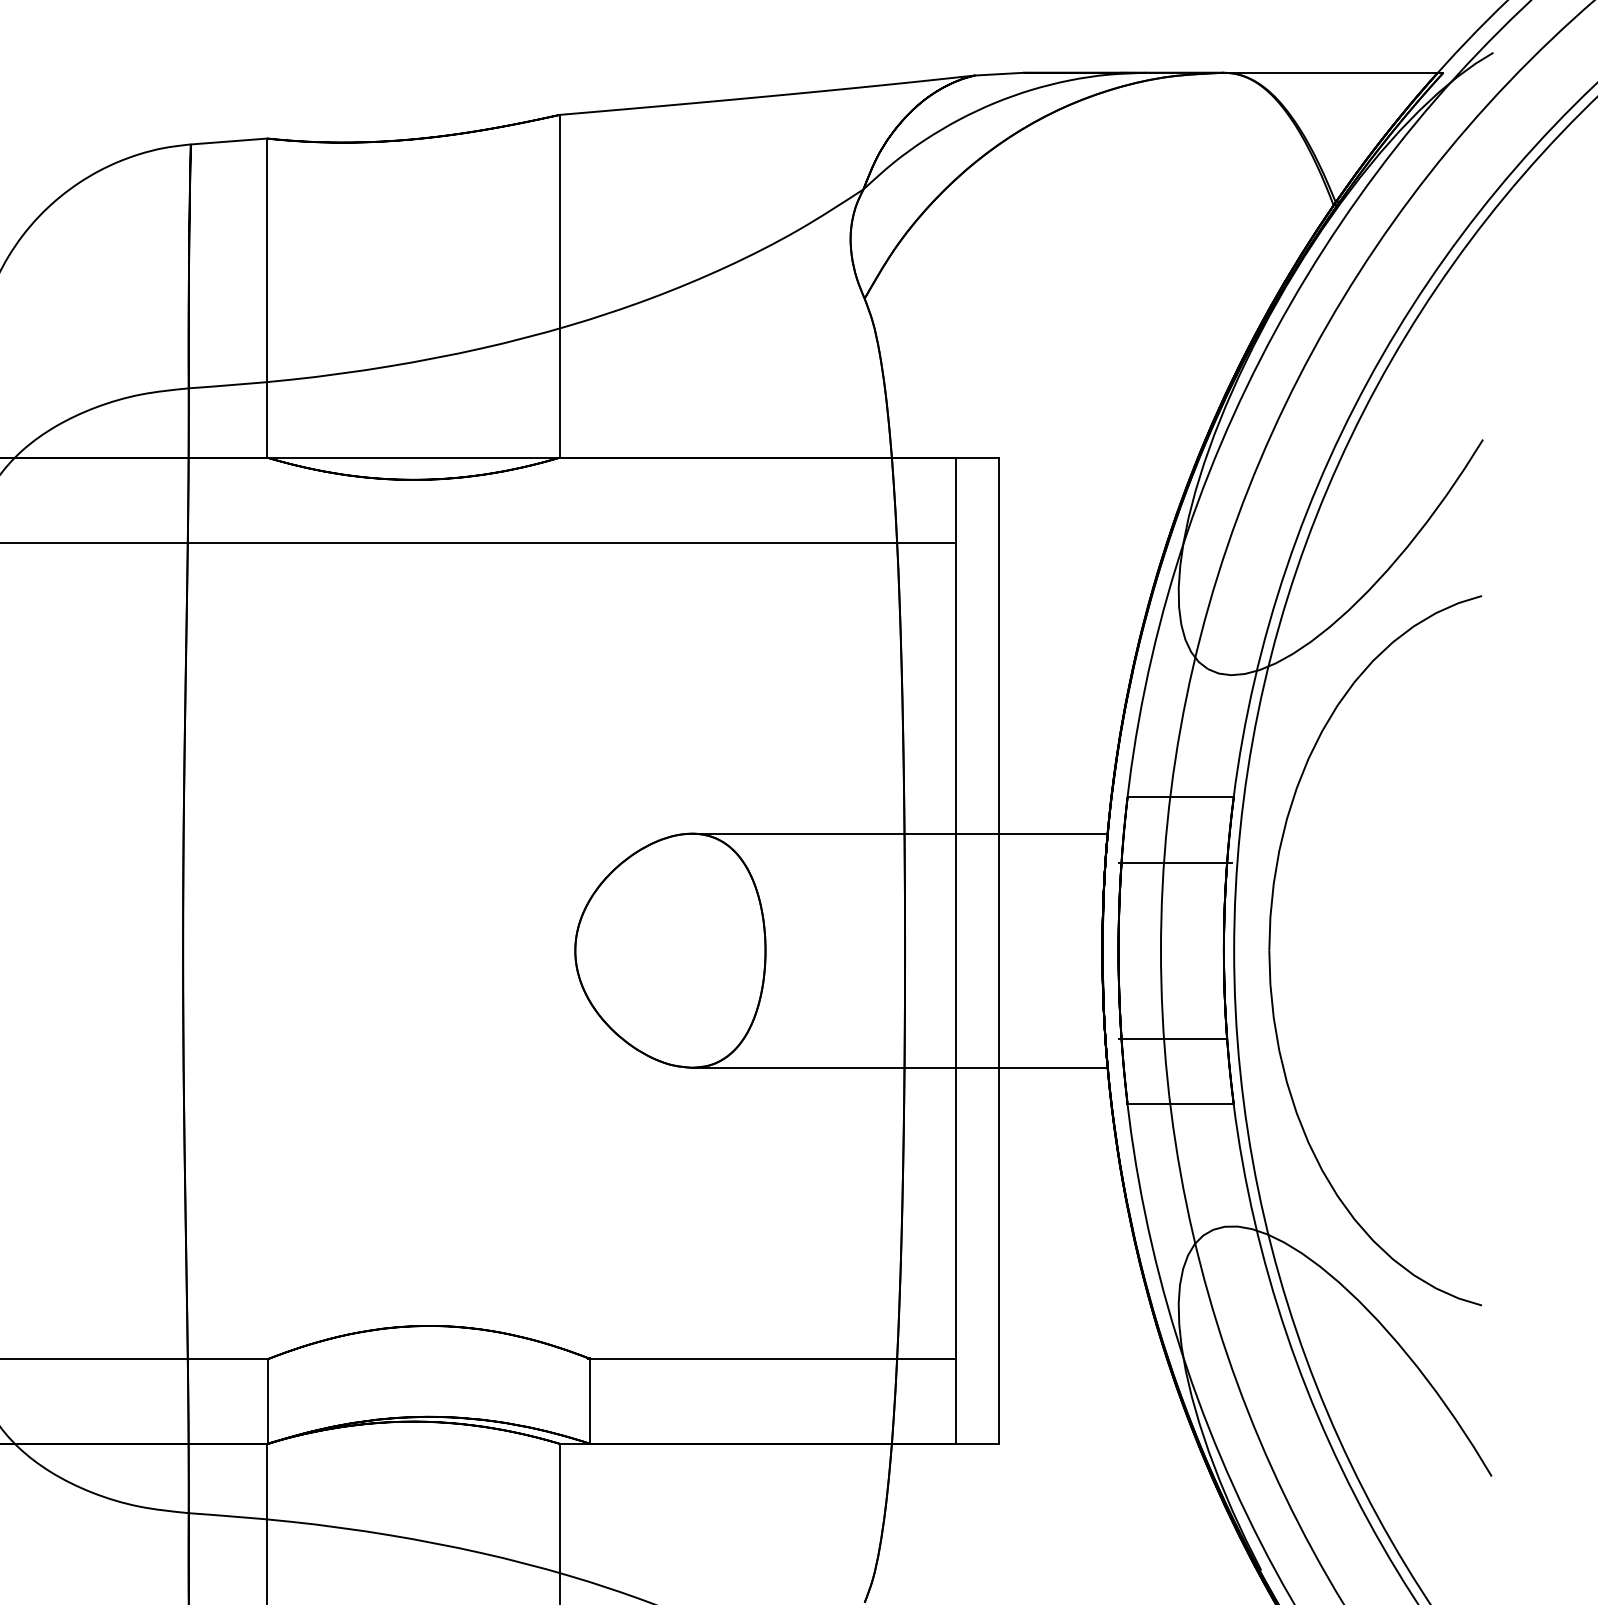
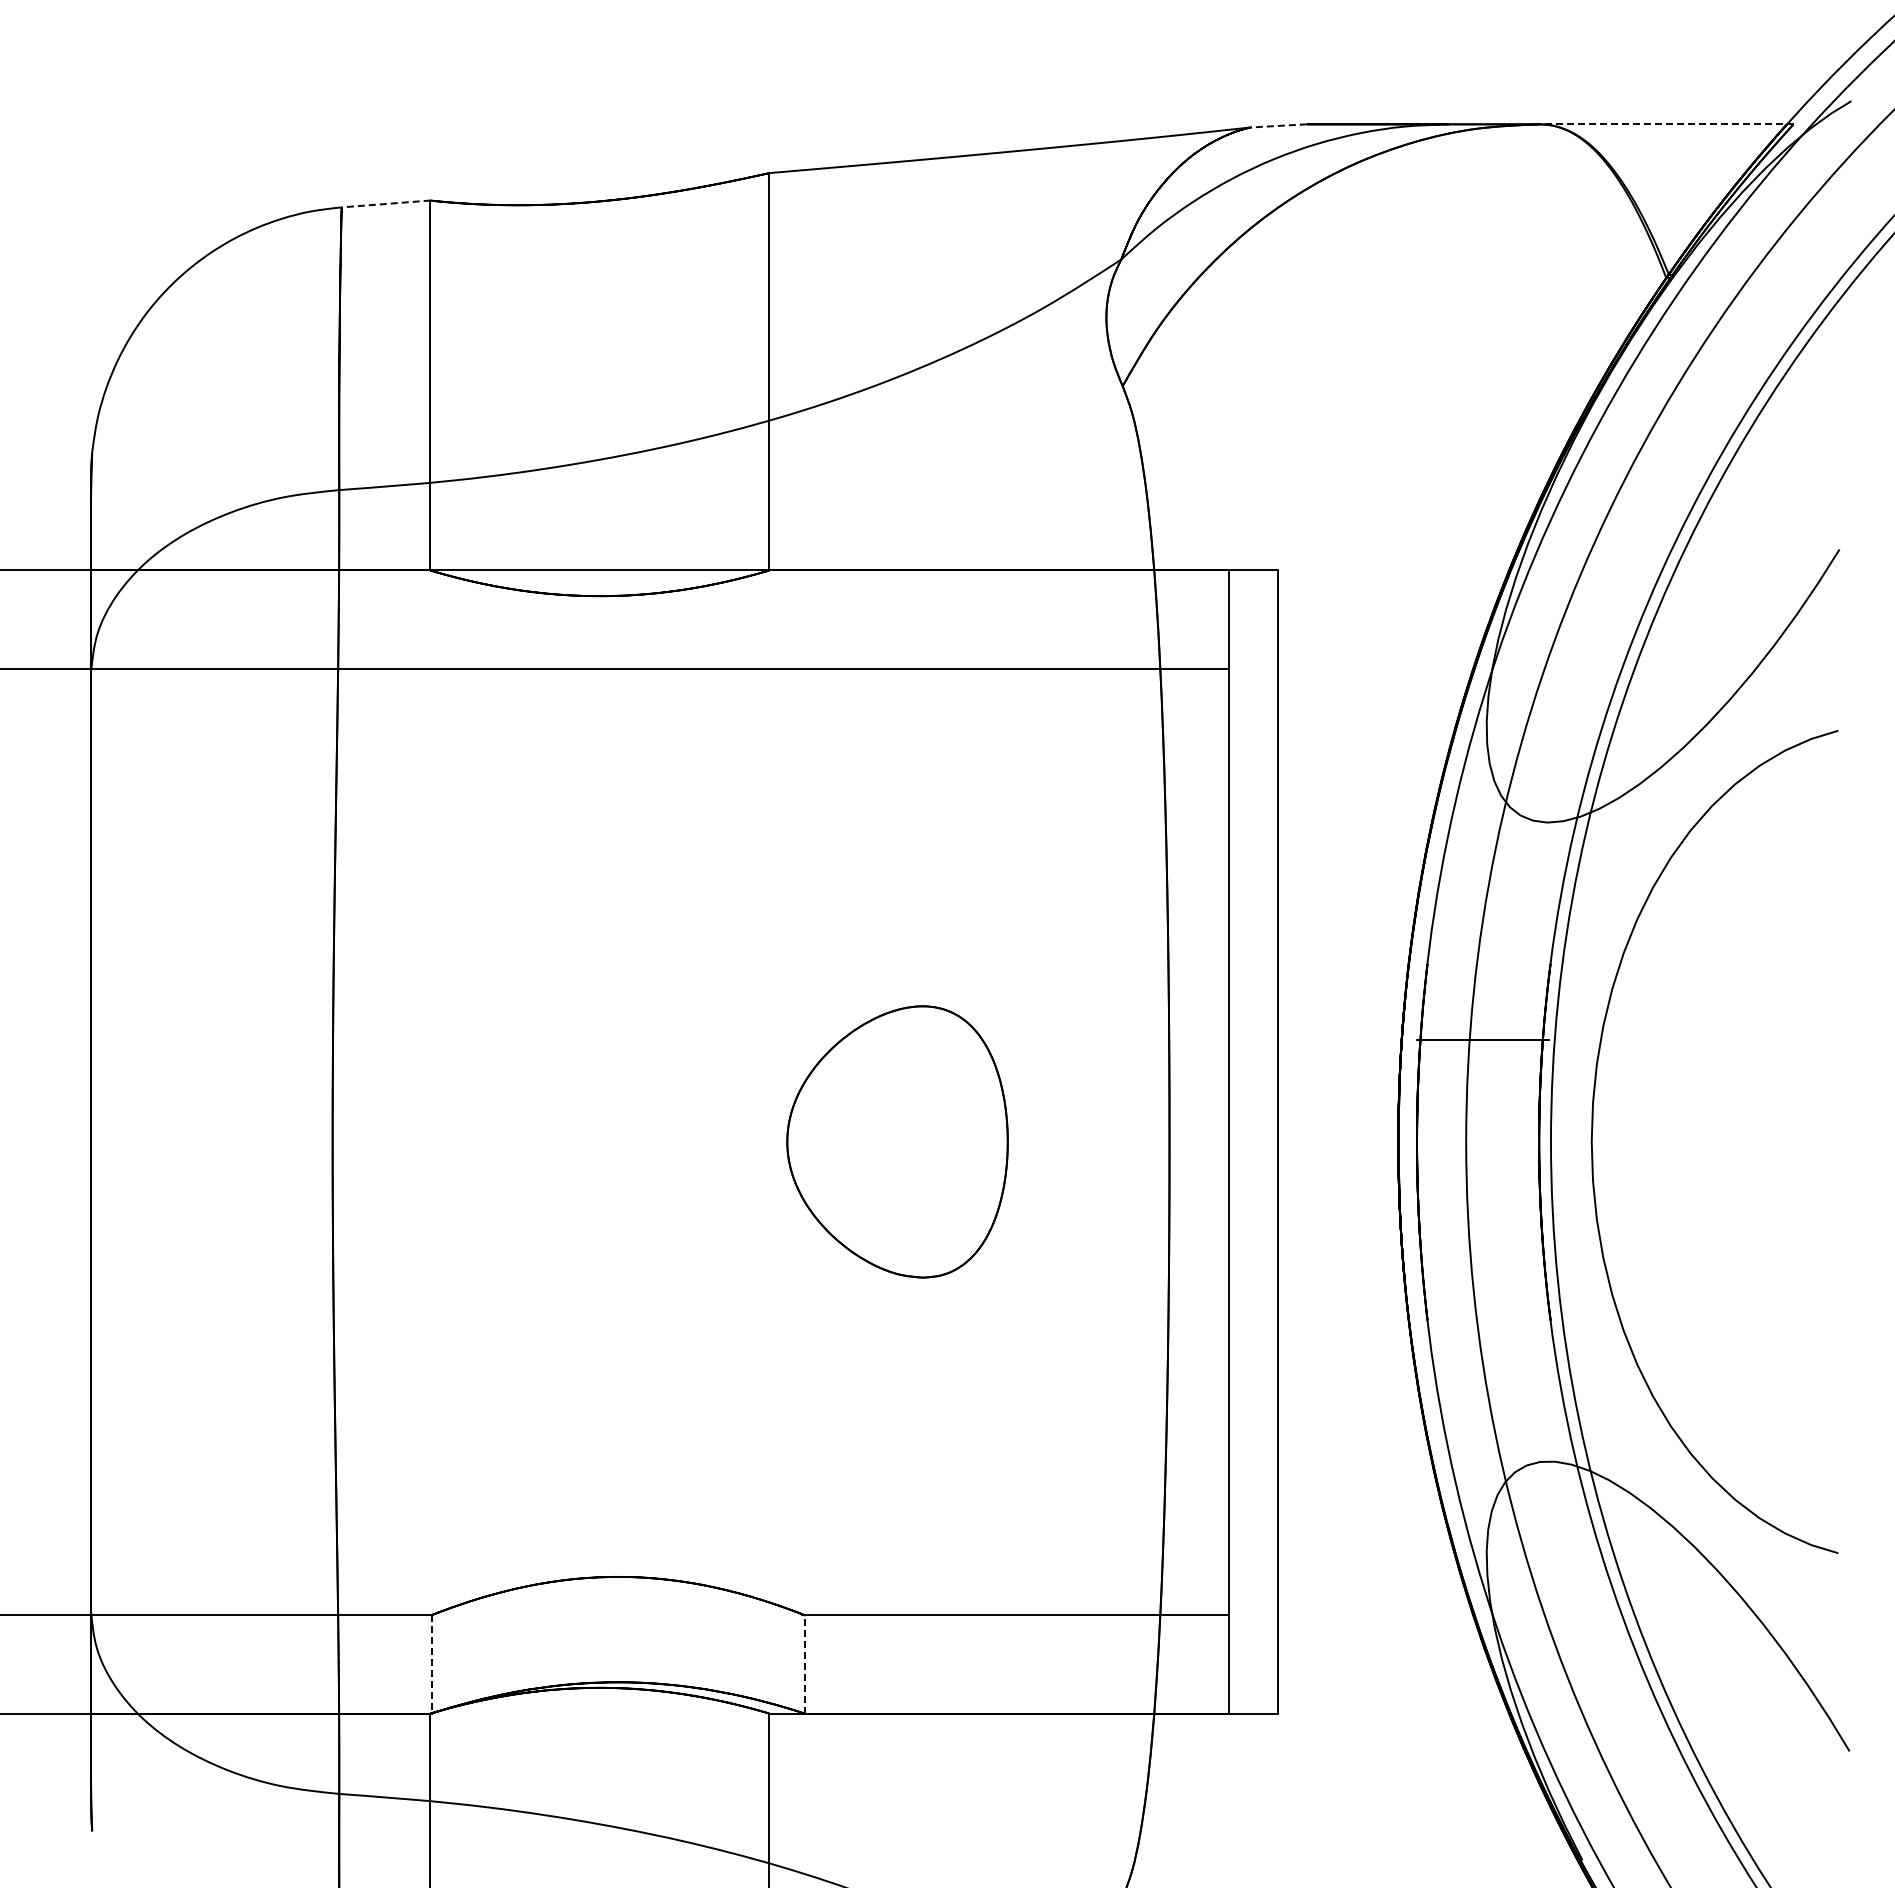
line: (1332, 72) -> (1665, 124), solid -> dashed
line: (999, 73) -> (1278, 125), solid -> dashed
line: (229, 141) -> (386, 203), solid -> dashed
line: (1180, 796) -> (1488, 963), removed
line: (899, 833) -> (1163, 1006), removed
line: (1172, 1038) -> (1479, 1243), removed
line: (899, 1067) -> (1163, 1277), removed
line: (1180, 1104) -> (1488, 1320), removed
line: (590, 1400) -> (804, 1663), solid -> dashed
line: (268, 1401) -> (431, 1664), solid -> dashed

